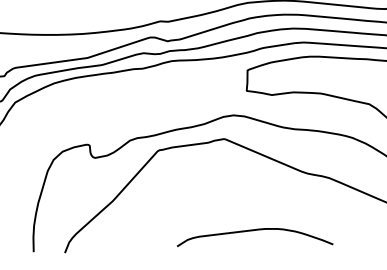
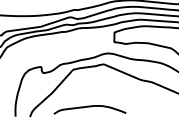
curve: (254, 232) -> (89, 107), moved

